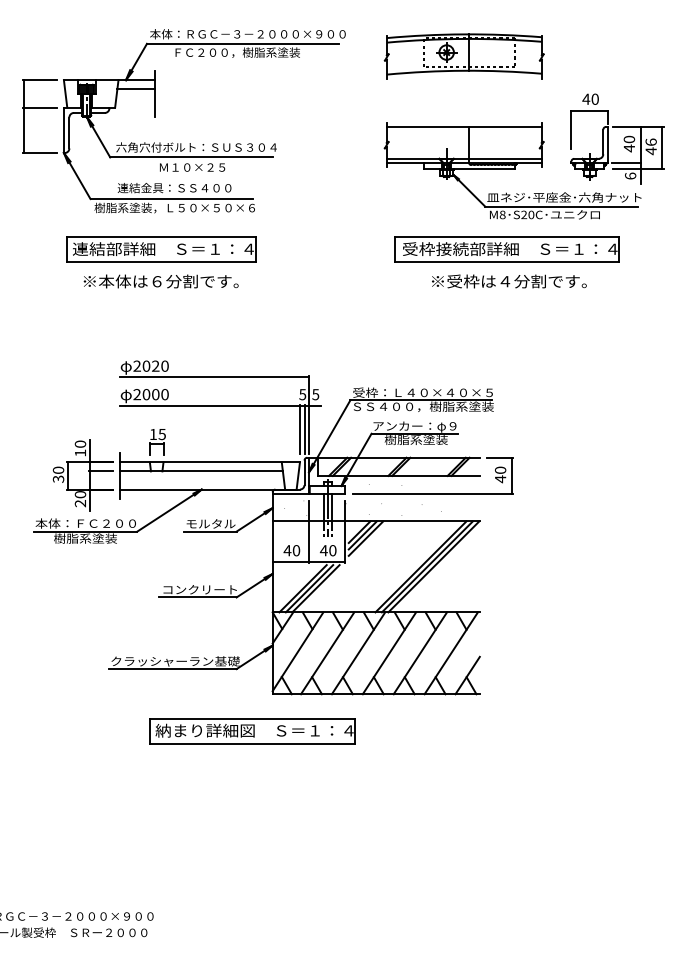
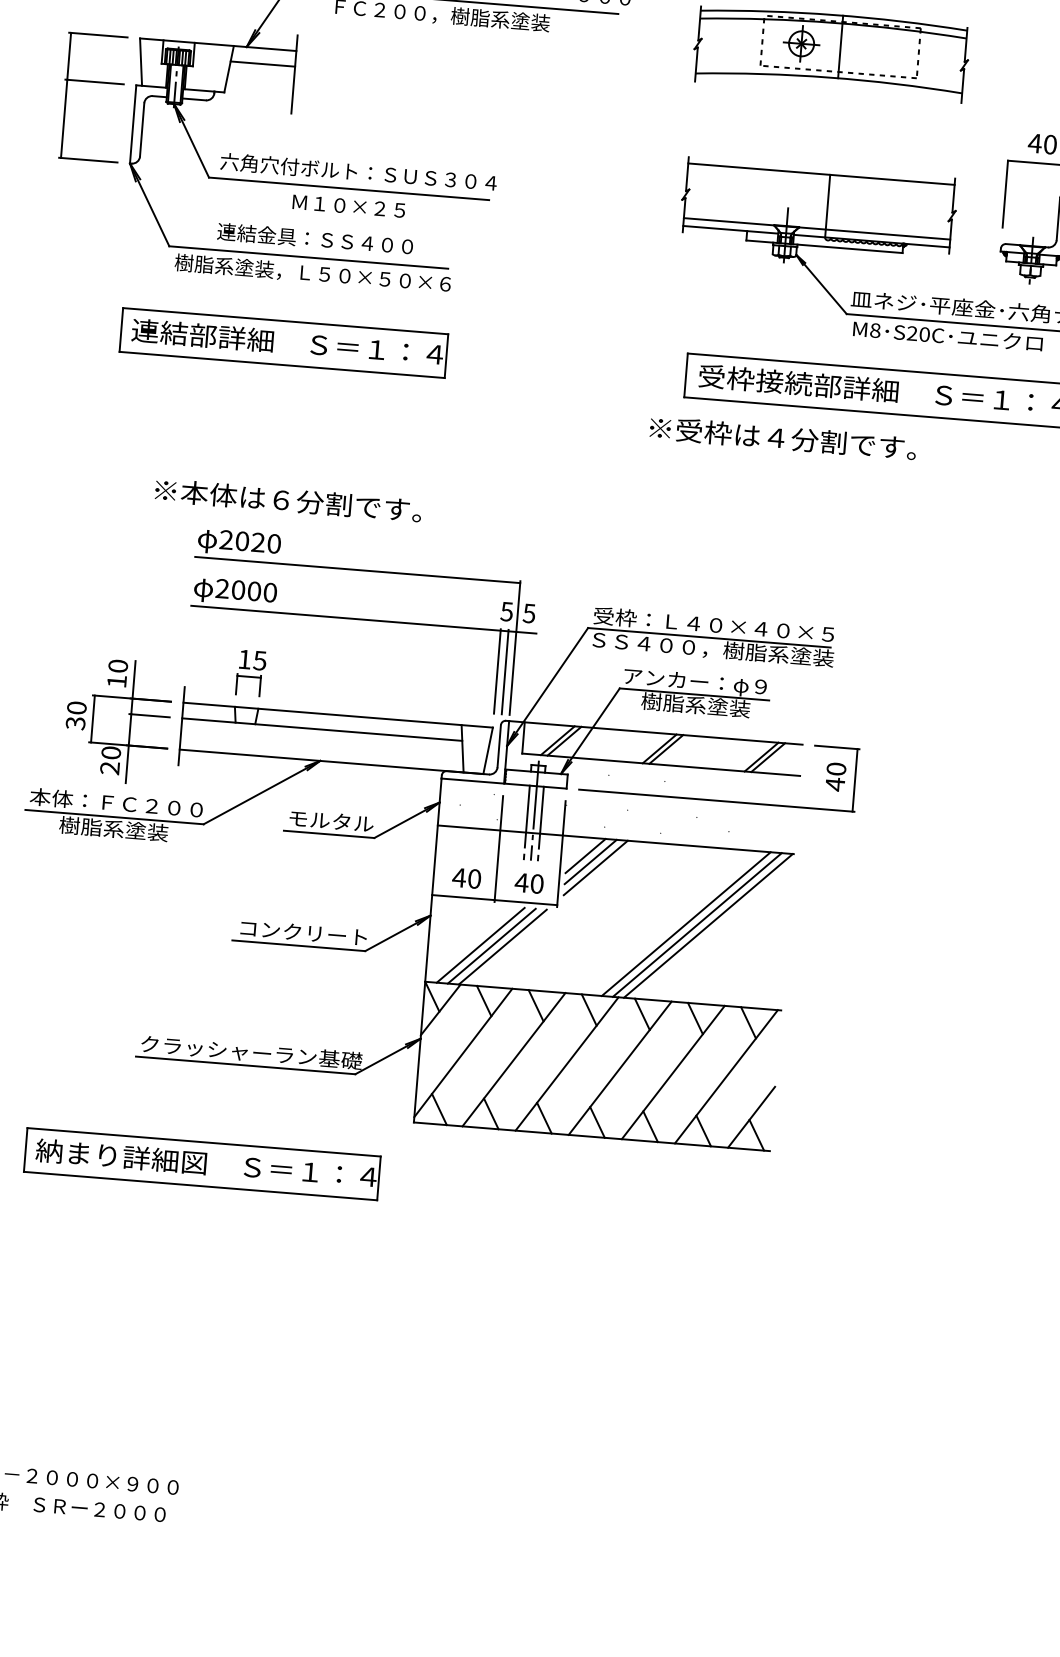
text: (160, 281) -> (287, 500), moved
text: (509, 281) -> (783, 438), moved
part: (252, 731) -> (202, 1164), moved

